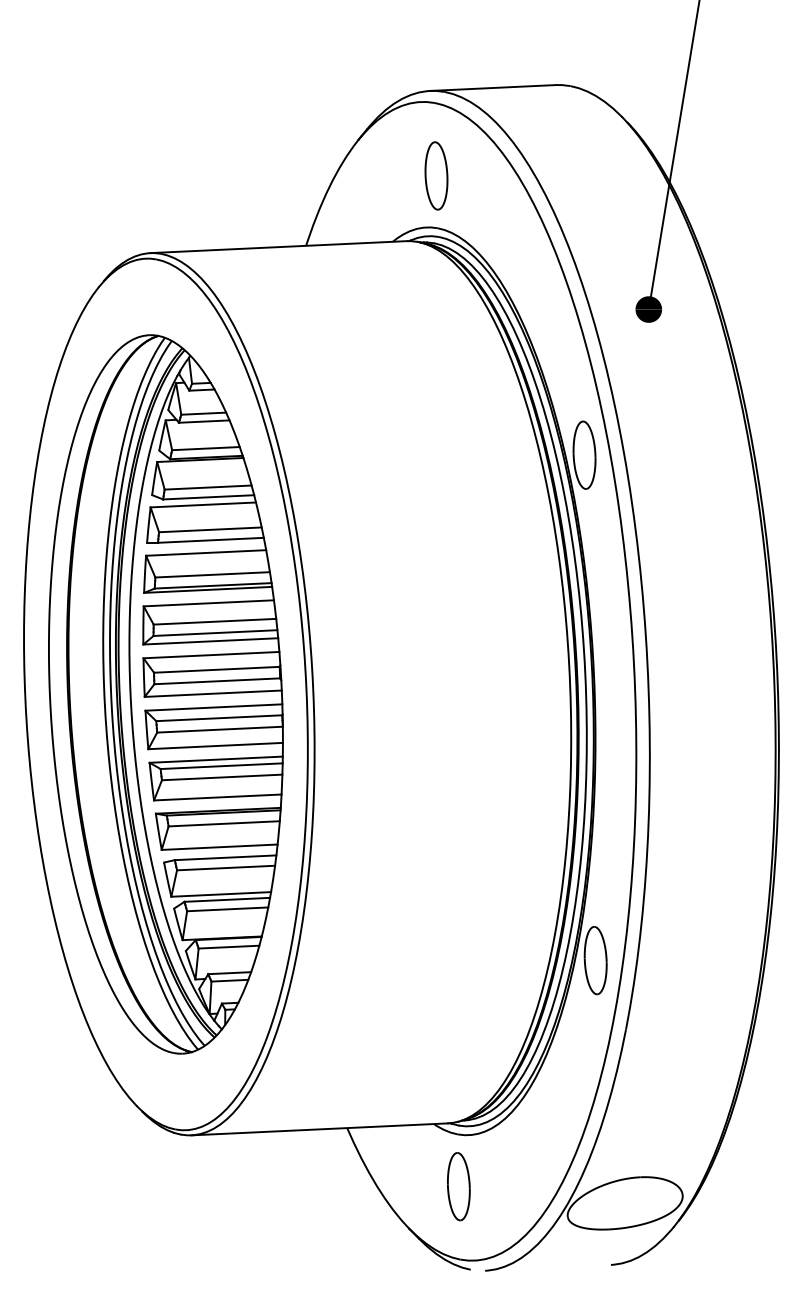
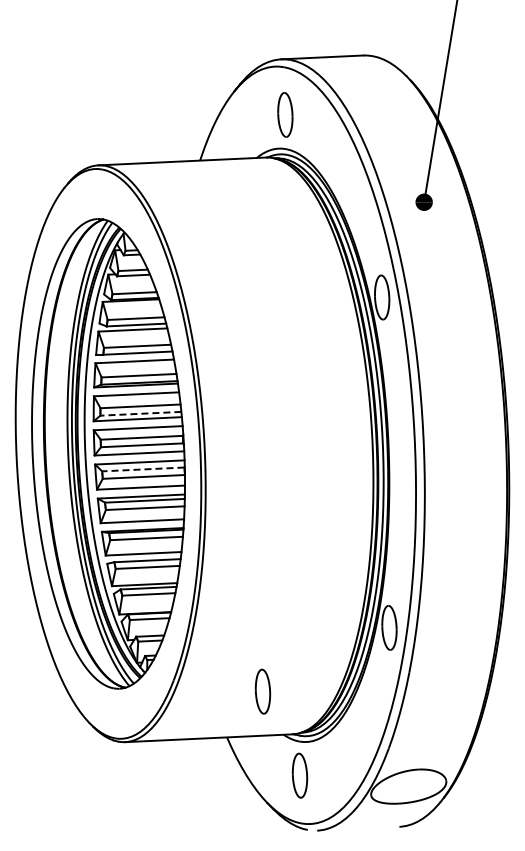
line: (214, 632) -> (140, 413), solid -> dashed
line: (217, 718) -> (142, 469), solid -> dashed
part: (401, 1057) -> (262, 691), added

